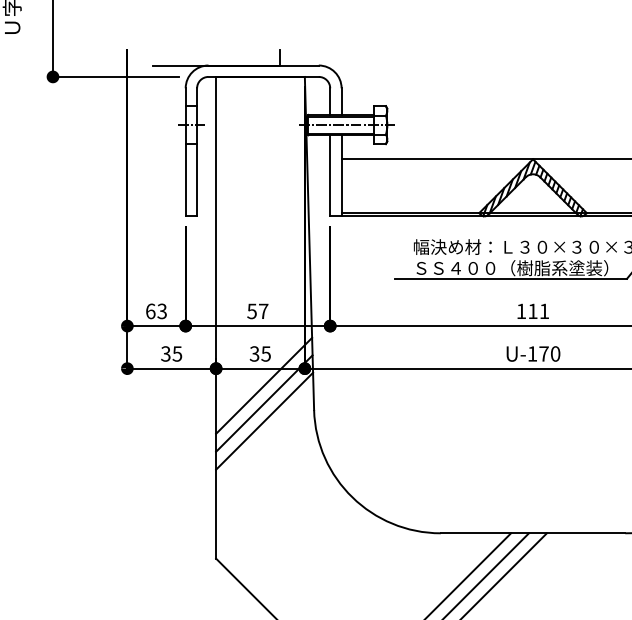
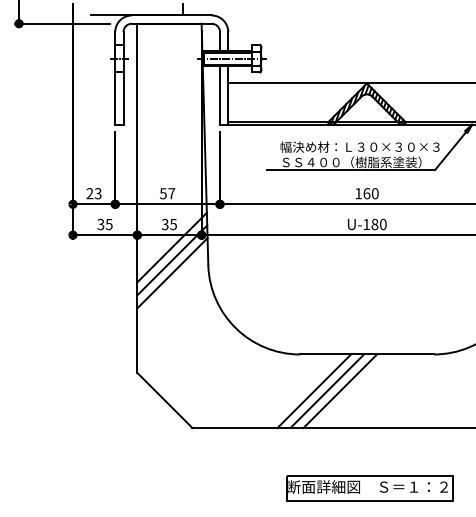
text: (150, 311) -> (89, 193), 63 -> 23
text: (537, 311) -> (370, 193), 111 -> 160
text: (543, 353) -> (374, 224), U-170 -> U-180

